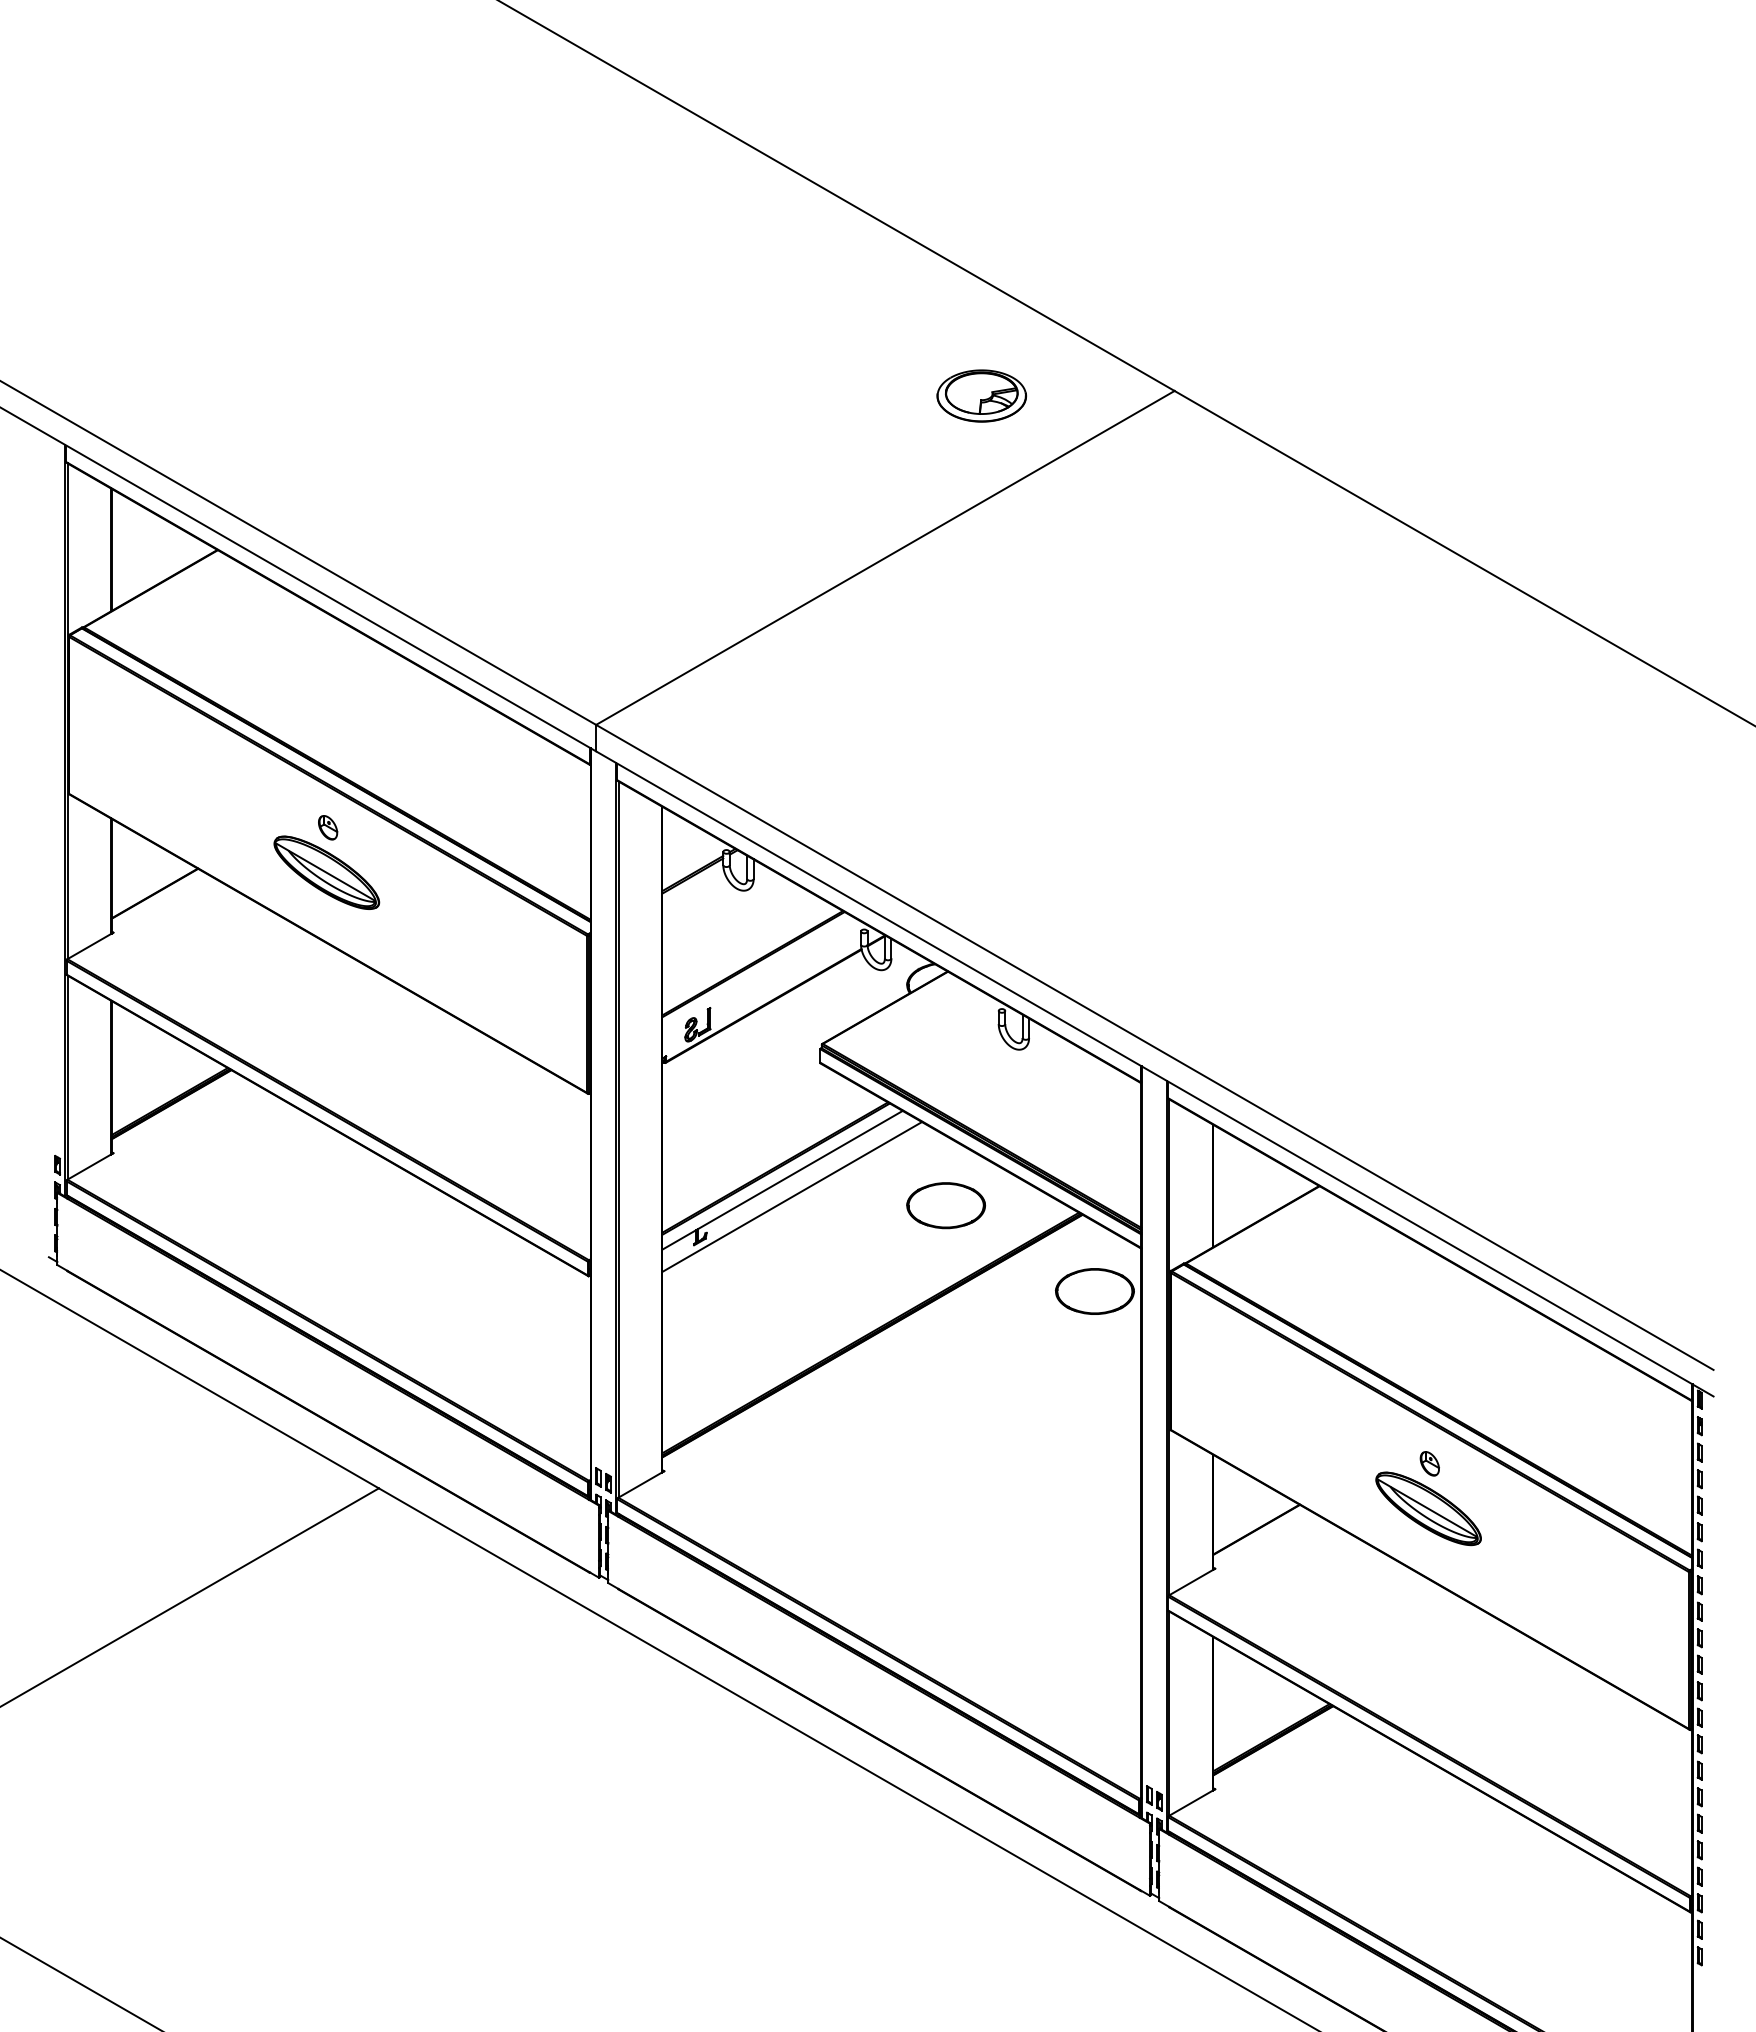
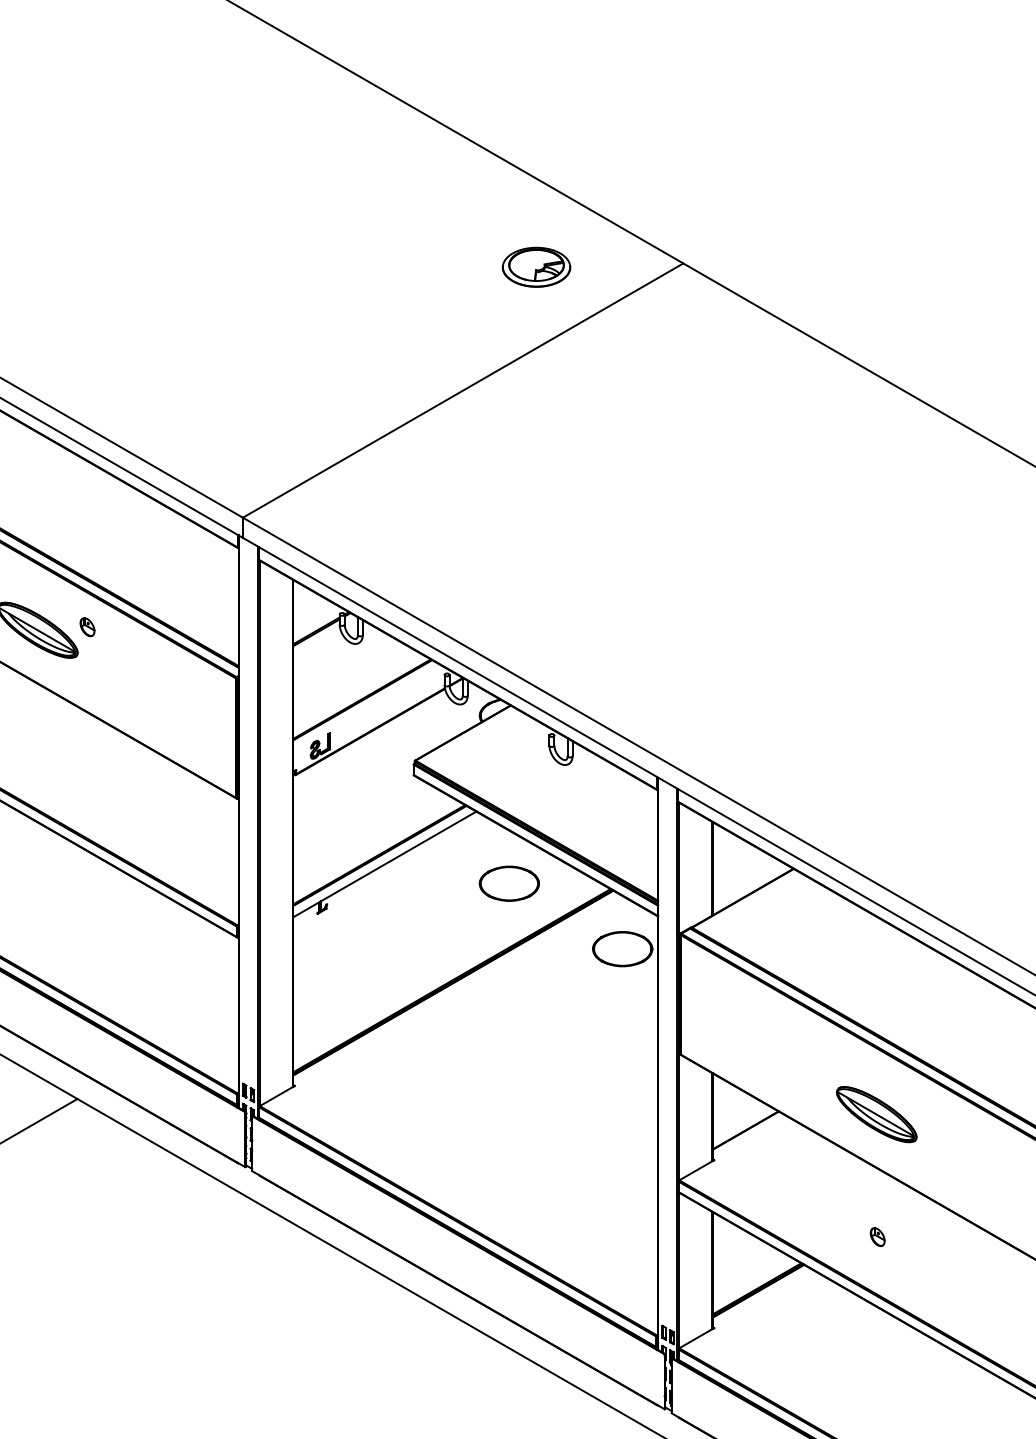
part: (328, 827) -> (87, 627), moved
line: (792, 1196) -> (392, 876), removed
part: (1429, 1463) -> (877, 1236), moved

